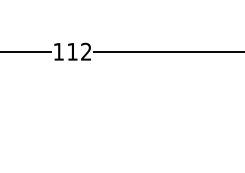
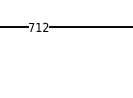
text: (58, 51) -> (31, 27), 112 -> 712

